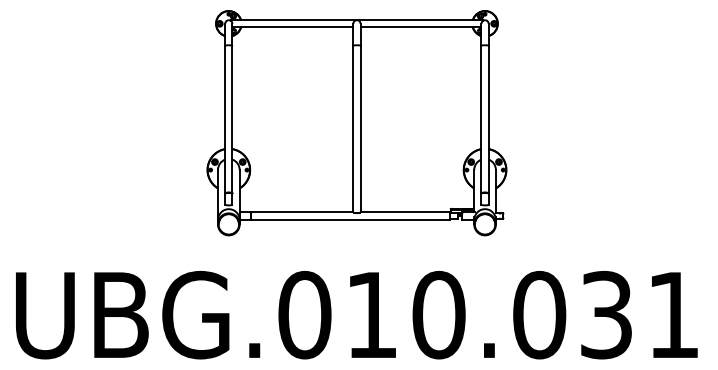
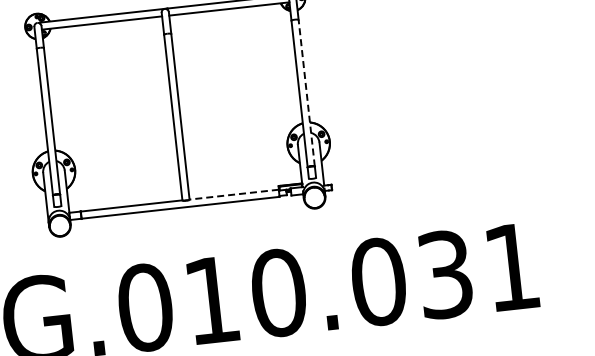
line: (488, 119) -> (306, 93), solid -> dashed
line: (405, 212) -> (234, 194), solid -> dashed

